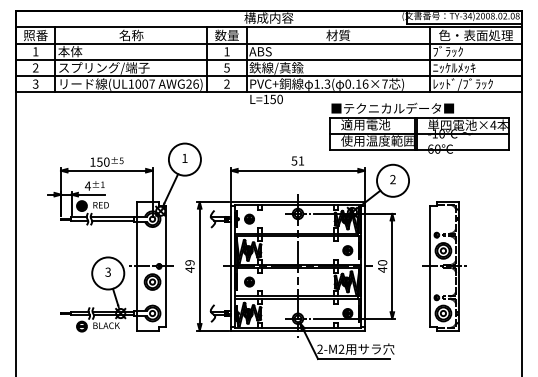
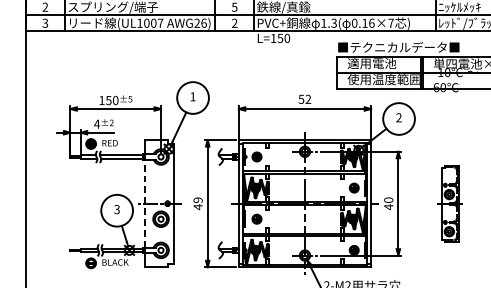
text: (301, 160) -> (308, 98), 51 -> 52
text: (102, 184) -> (111, 122), ±1 -> ±2
line: (136, 266) -> (145, 203), solid -> dashed
part: (444, 266) -> (450, 203), size x0.6

